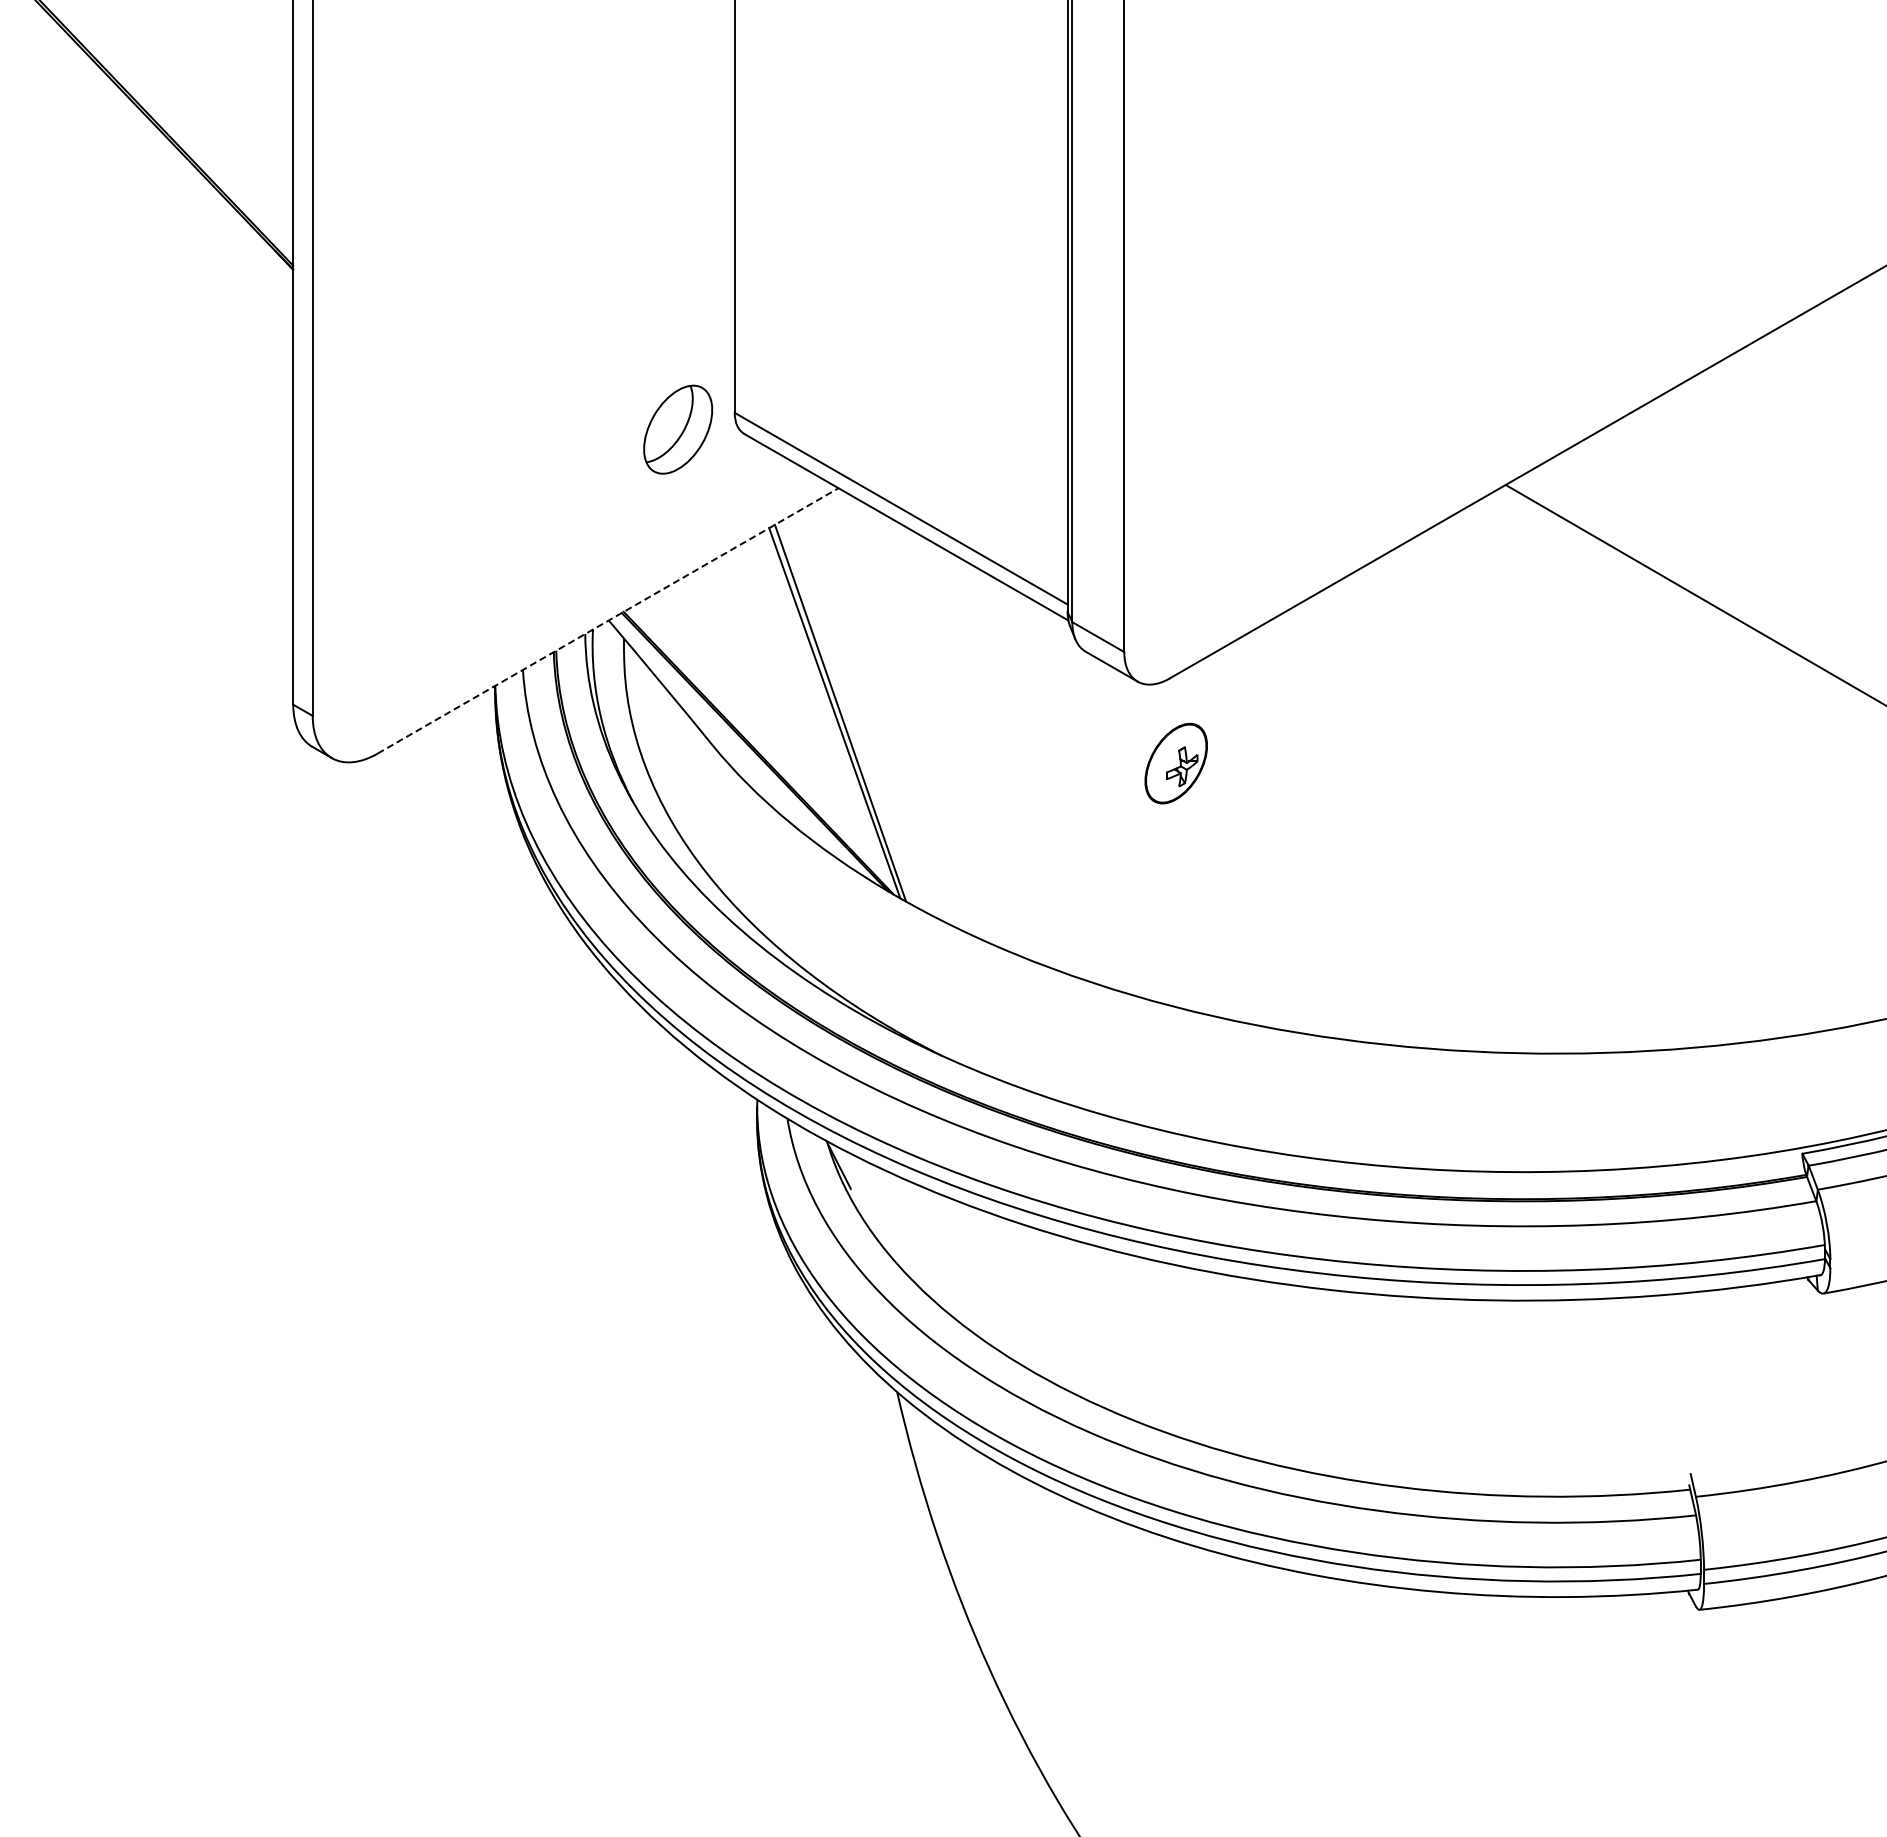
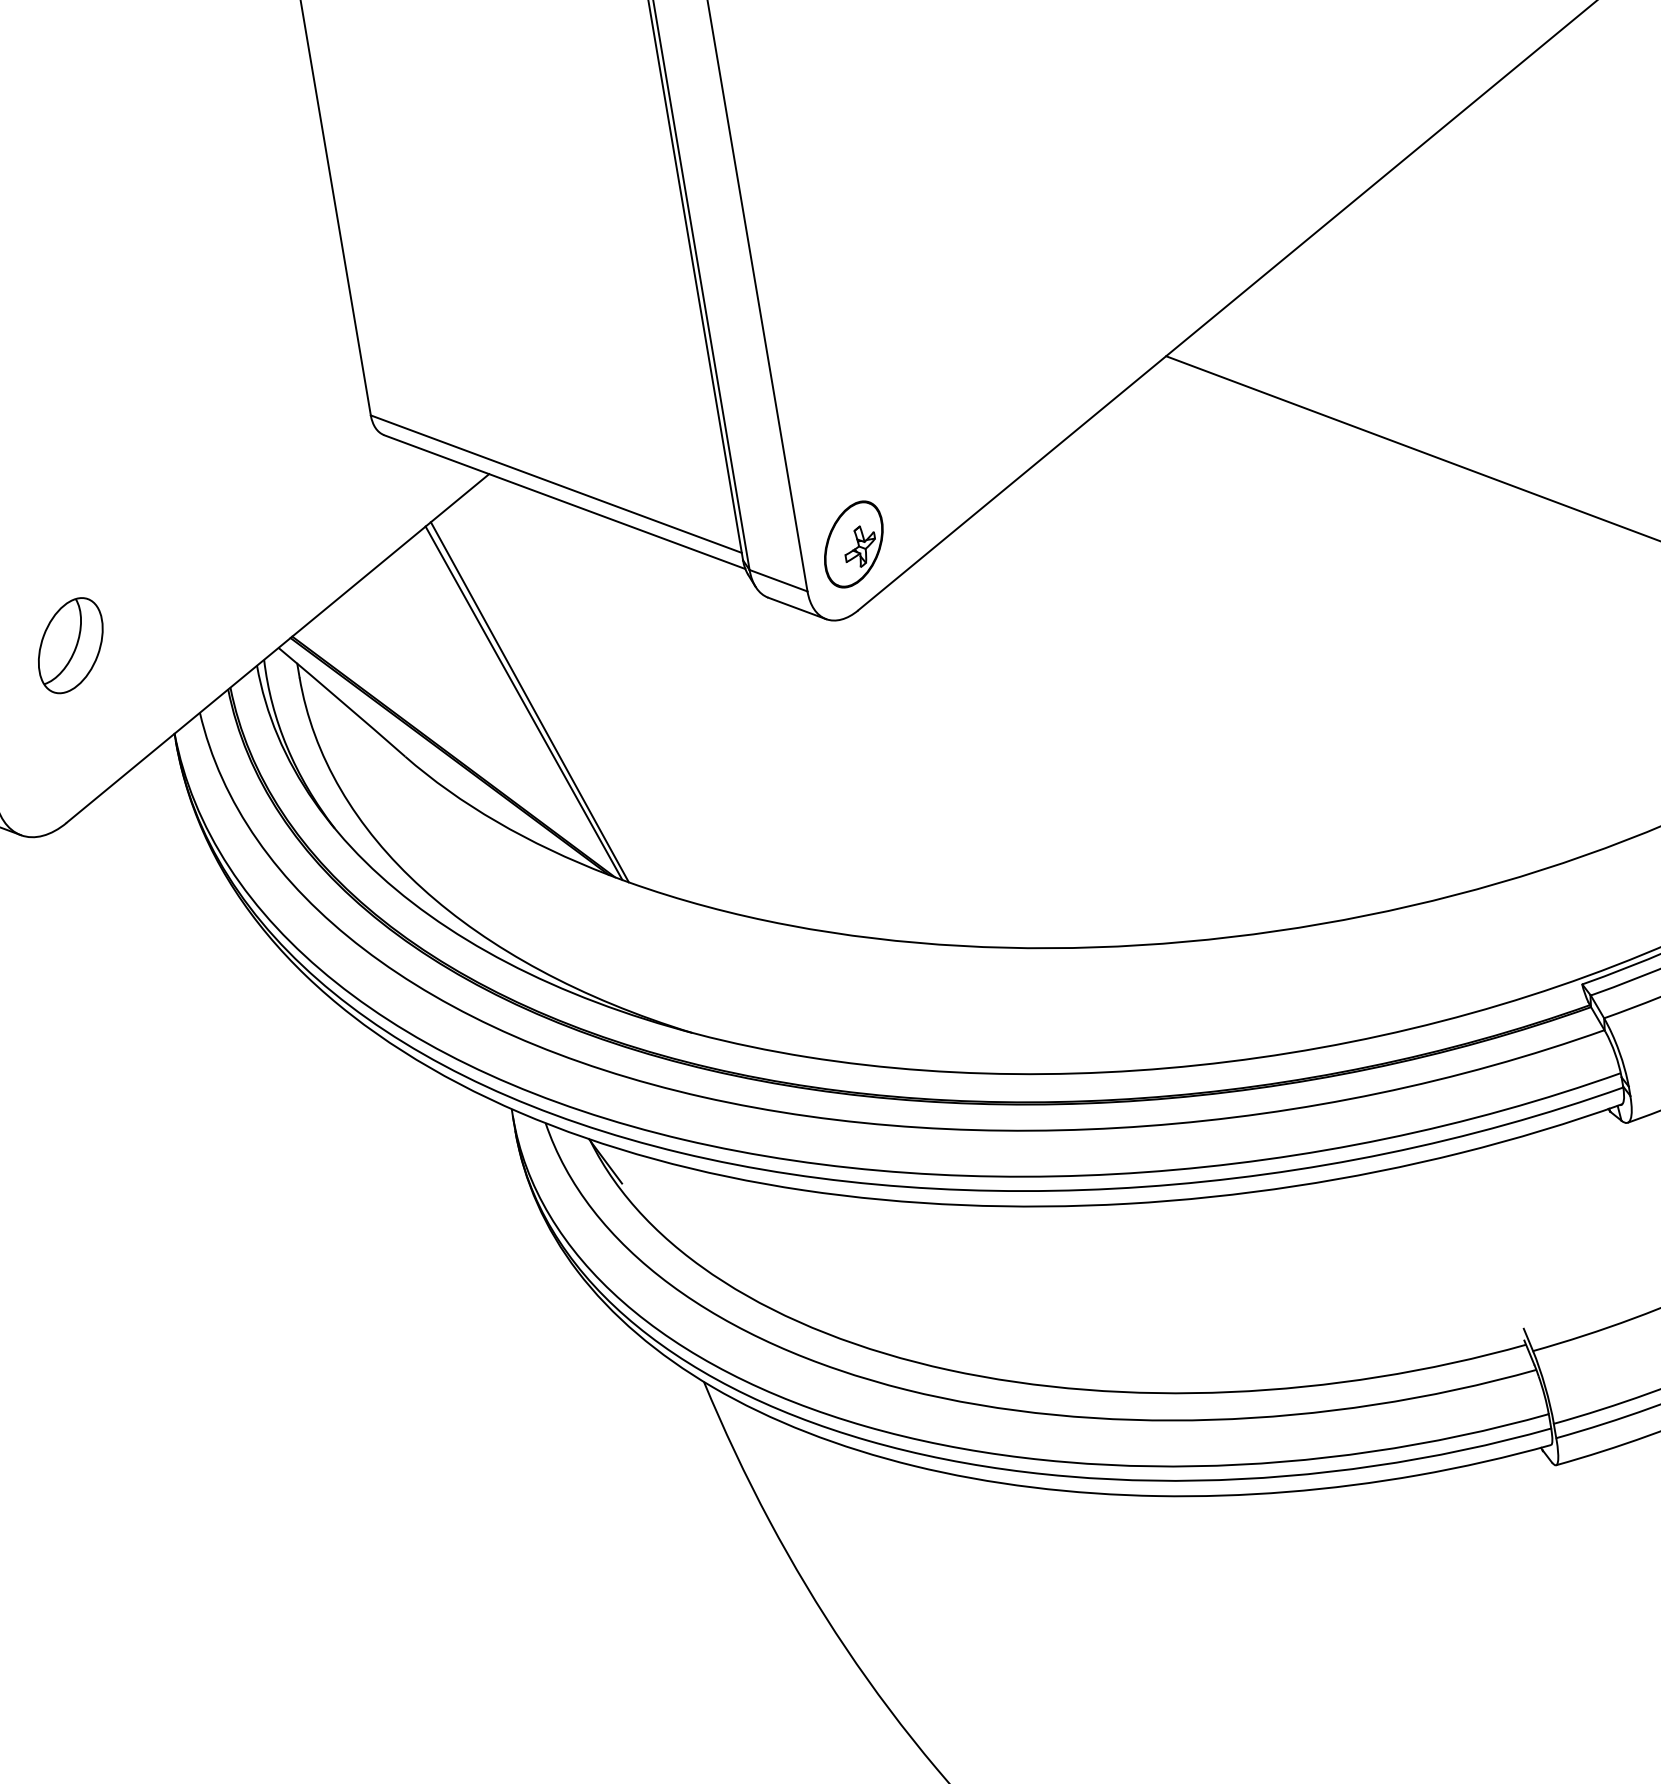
part: (678, 429) -> (71, 645), moved
line: (608, 620) -> (278, 647), dashed -> solid
part: (1175, 763) -> (853, 544), moved

